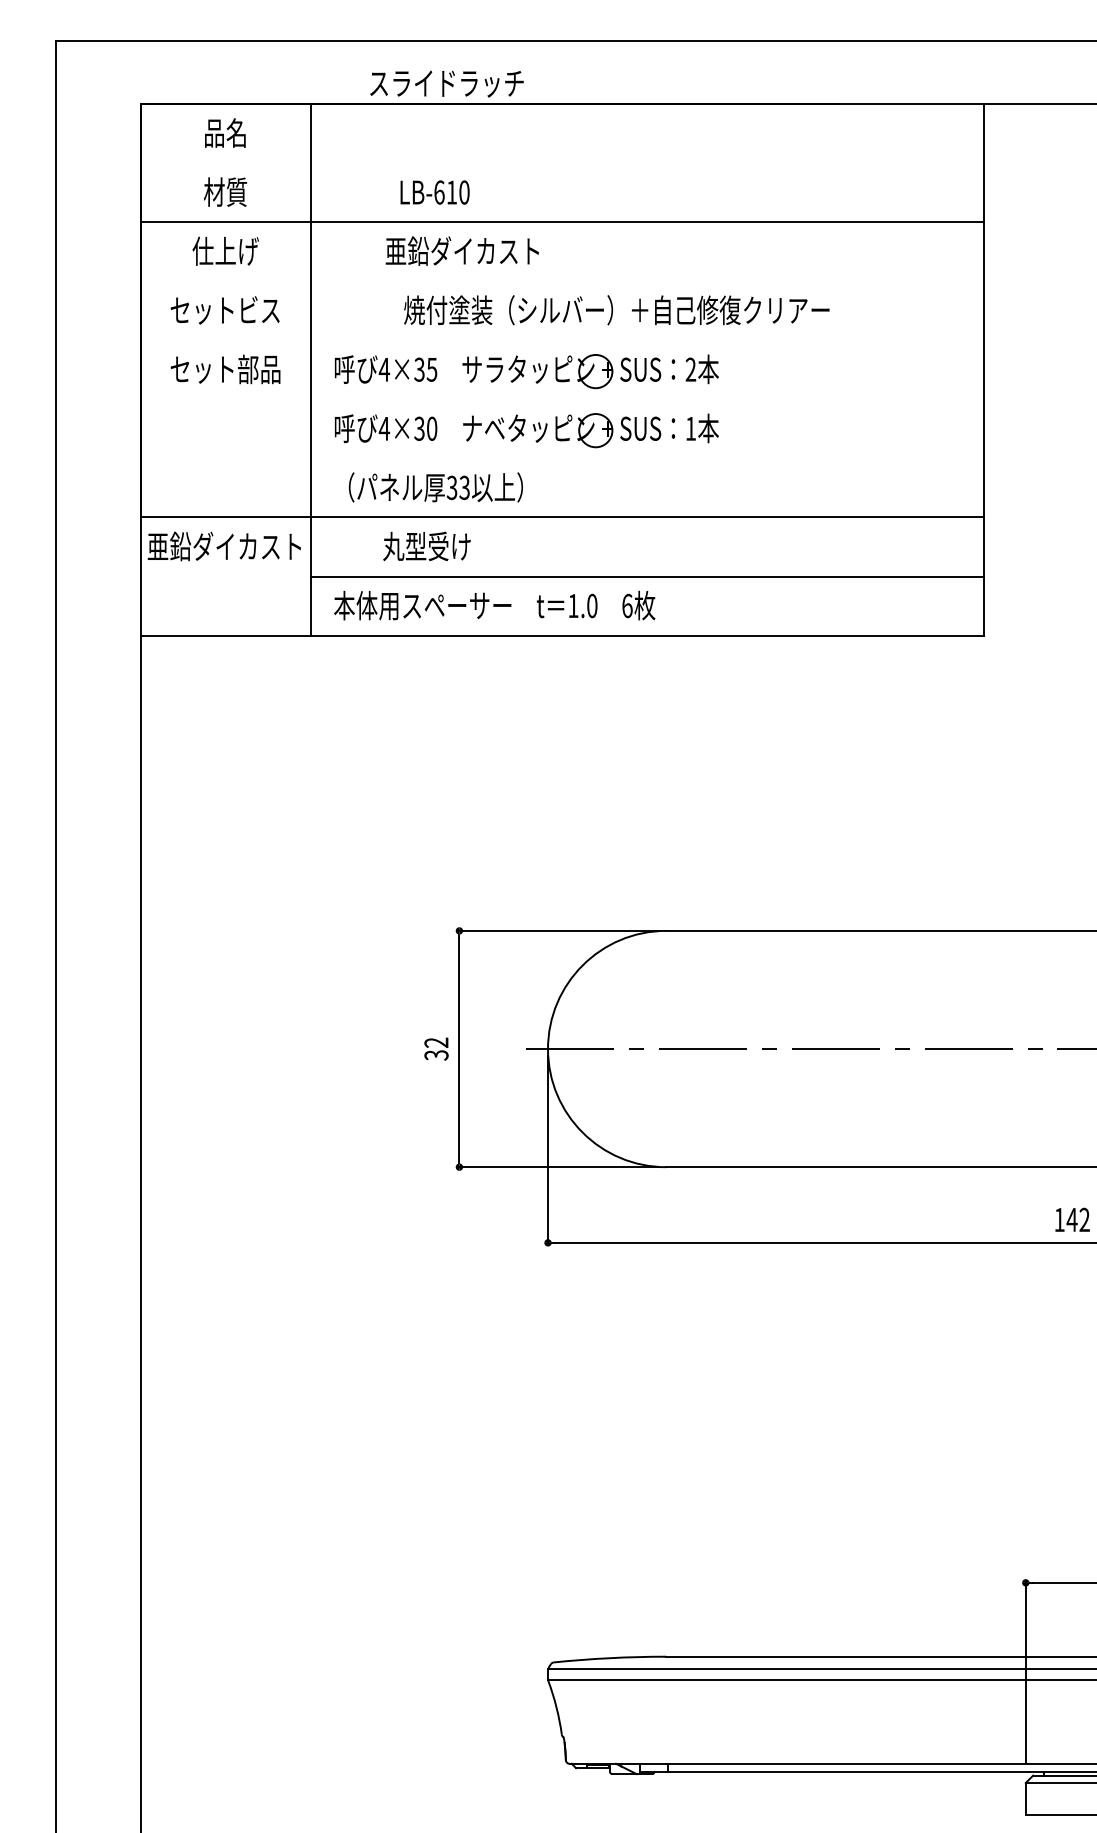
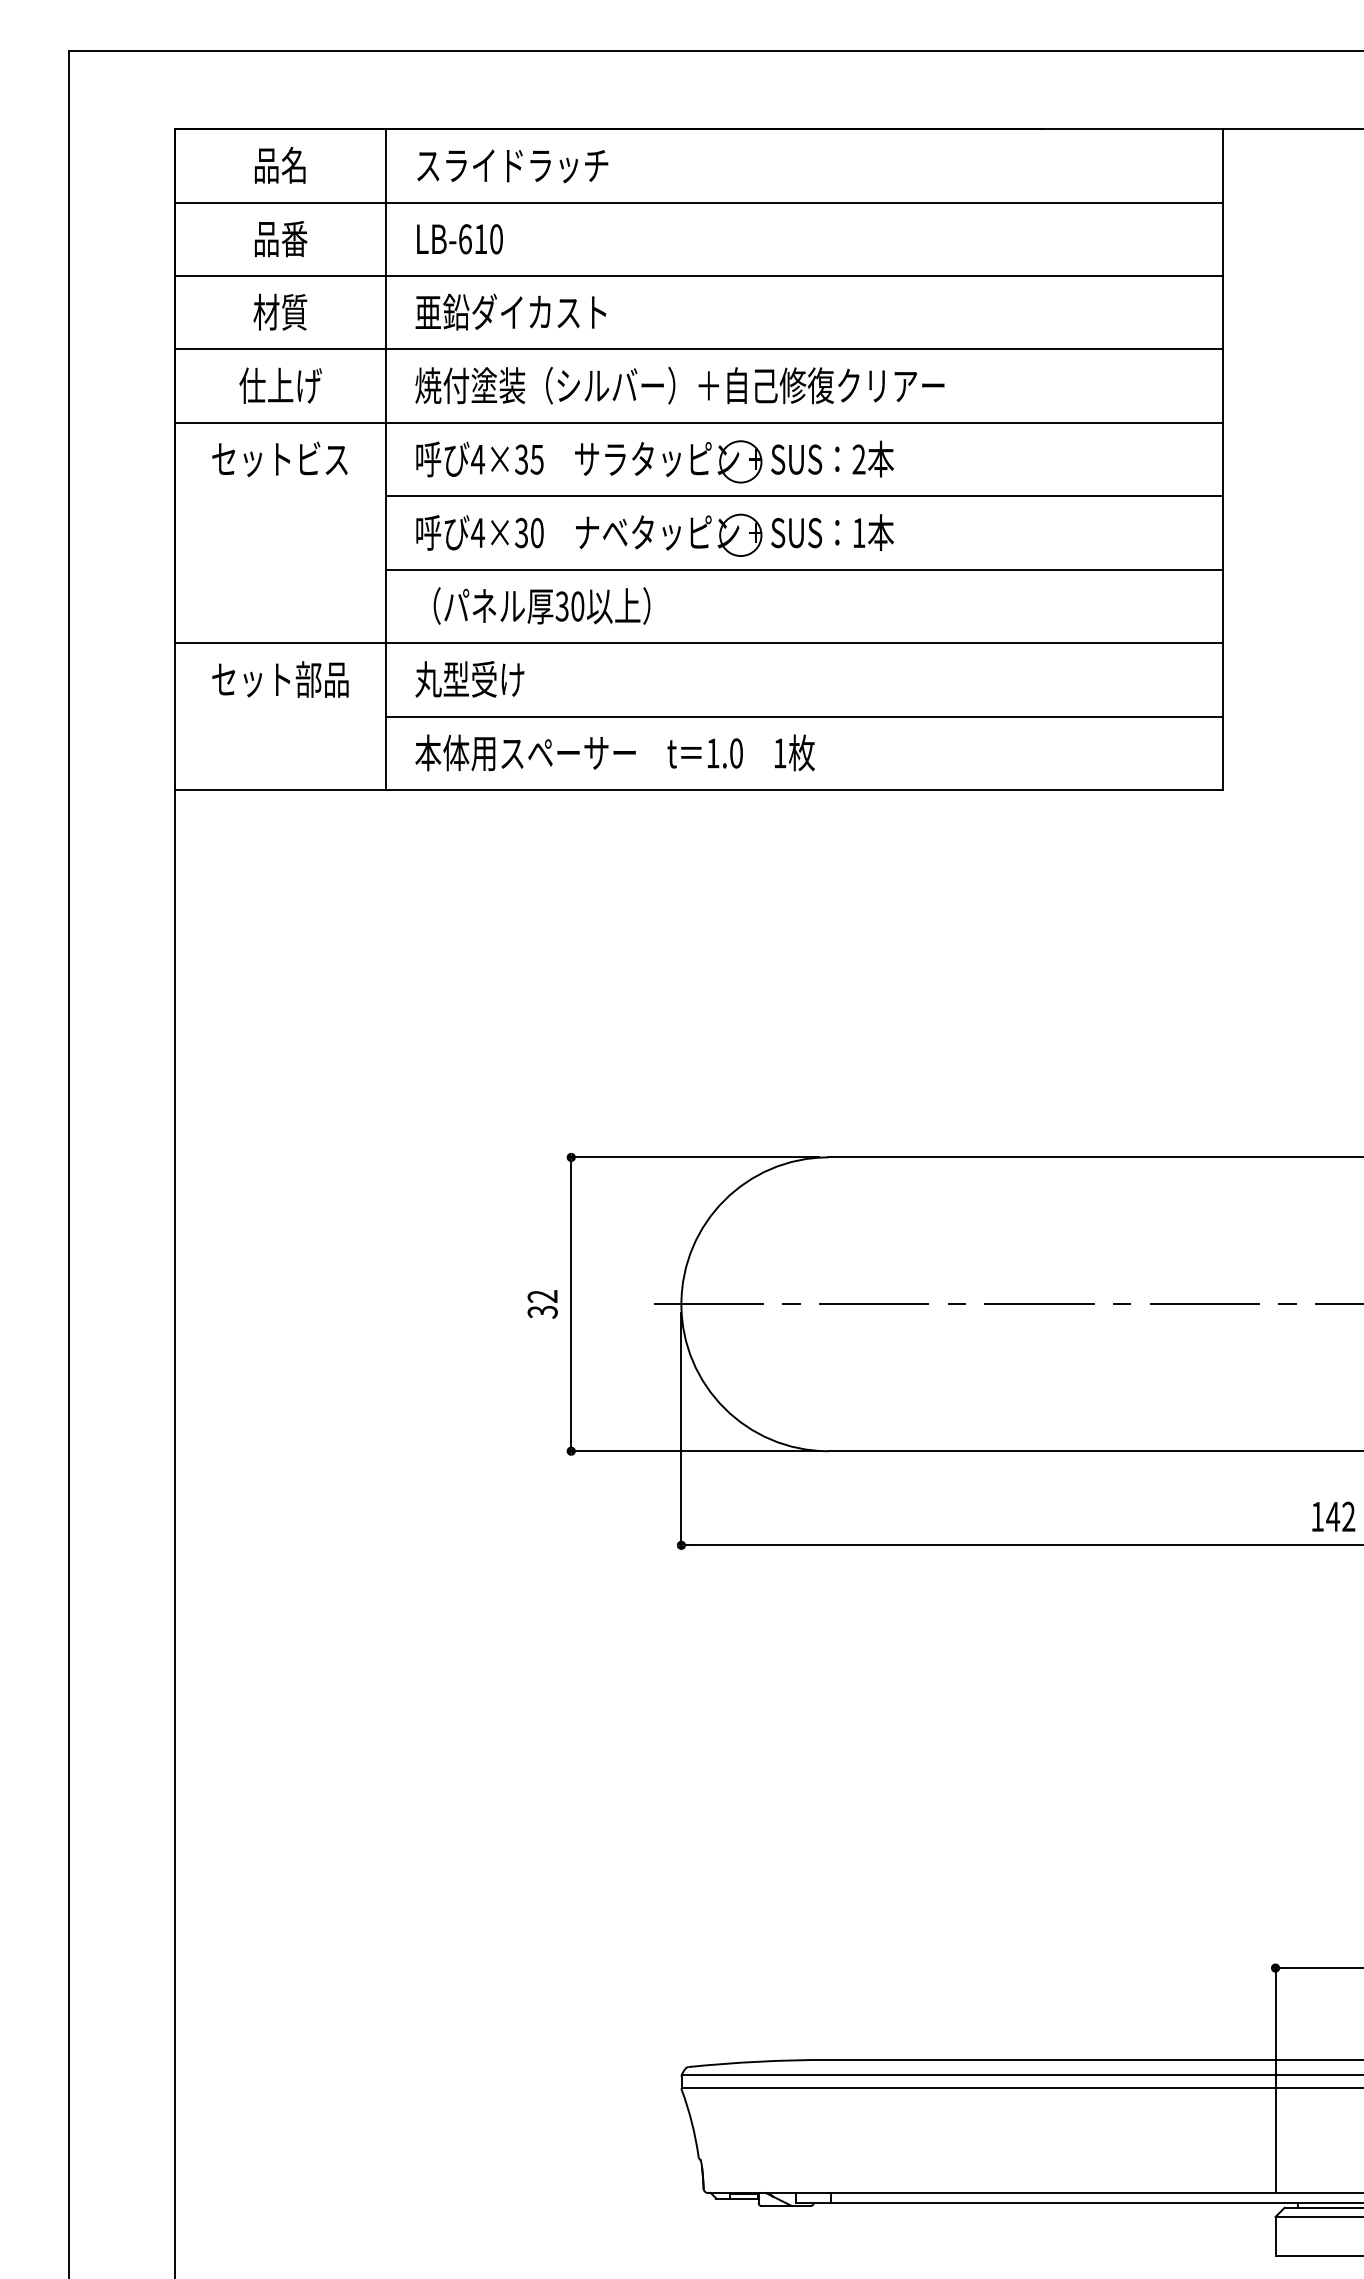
text: (446, 84) -> (512, 166), moved
line: (561, 162) -> (698, 202), added
text: (225, 191) -> (280, 238), 材質 -> 品番
text: (434, 192) -> (459, 239), moved
text: (225, 250) -> (280, 311), 仕上げ -> 材質
text: (462, 250) -> (510, 311), moved
line: (561, 281) -> (698, 349), added
text: (224, 310) -> (279, 385), セットビス -> 仕上げ
text: (616, 310) -> (679, 385), moved
line: (561, 339) -> (698, 422), added
text: (258, 368) -> (321, 458), セット部品 -> セットビス
line: (647, 399) -> (804, 496), added
line: (647, 458) -> (804, 569), added
text: (464, 487) -> (577, 606), 33 -> 30
text: (224, 546) -> (278, 679), 亜鉛ダイカスト -> セット部品
text: (426, 546) -> (469, 679), moved
text: (627, 606) -> (780, 753), 6 -> 1

